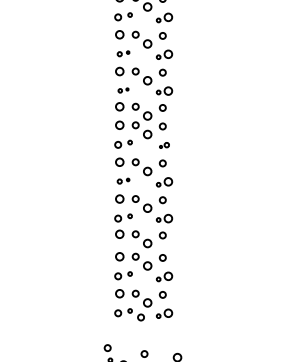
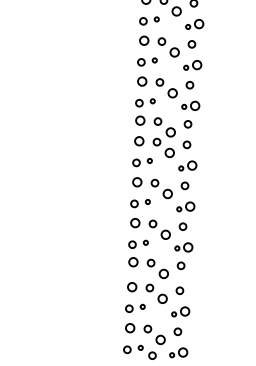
part: (123, 53) -> (147, 61), size x1.43
part: (123, 90) -> (145, 102), size x1.67
part: (164, 145) -> (187, 166), size x1.67
part: (123, 180) -> (140, 202), size x1.43

